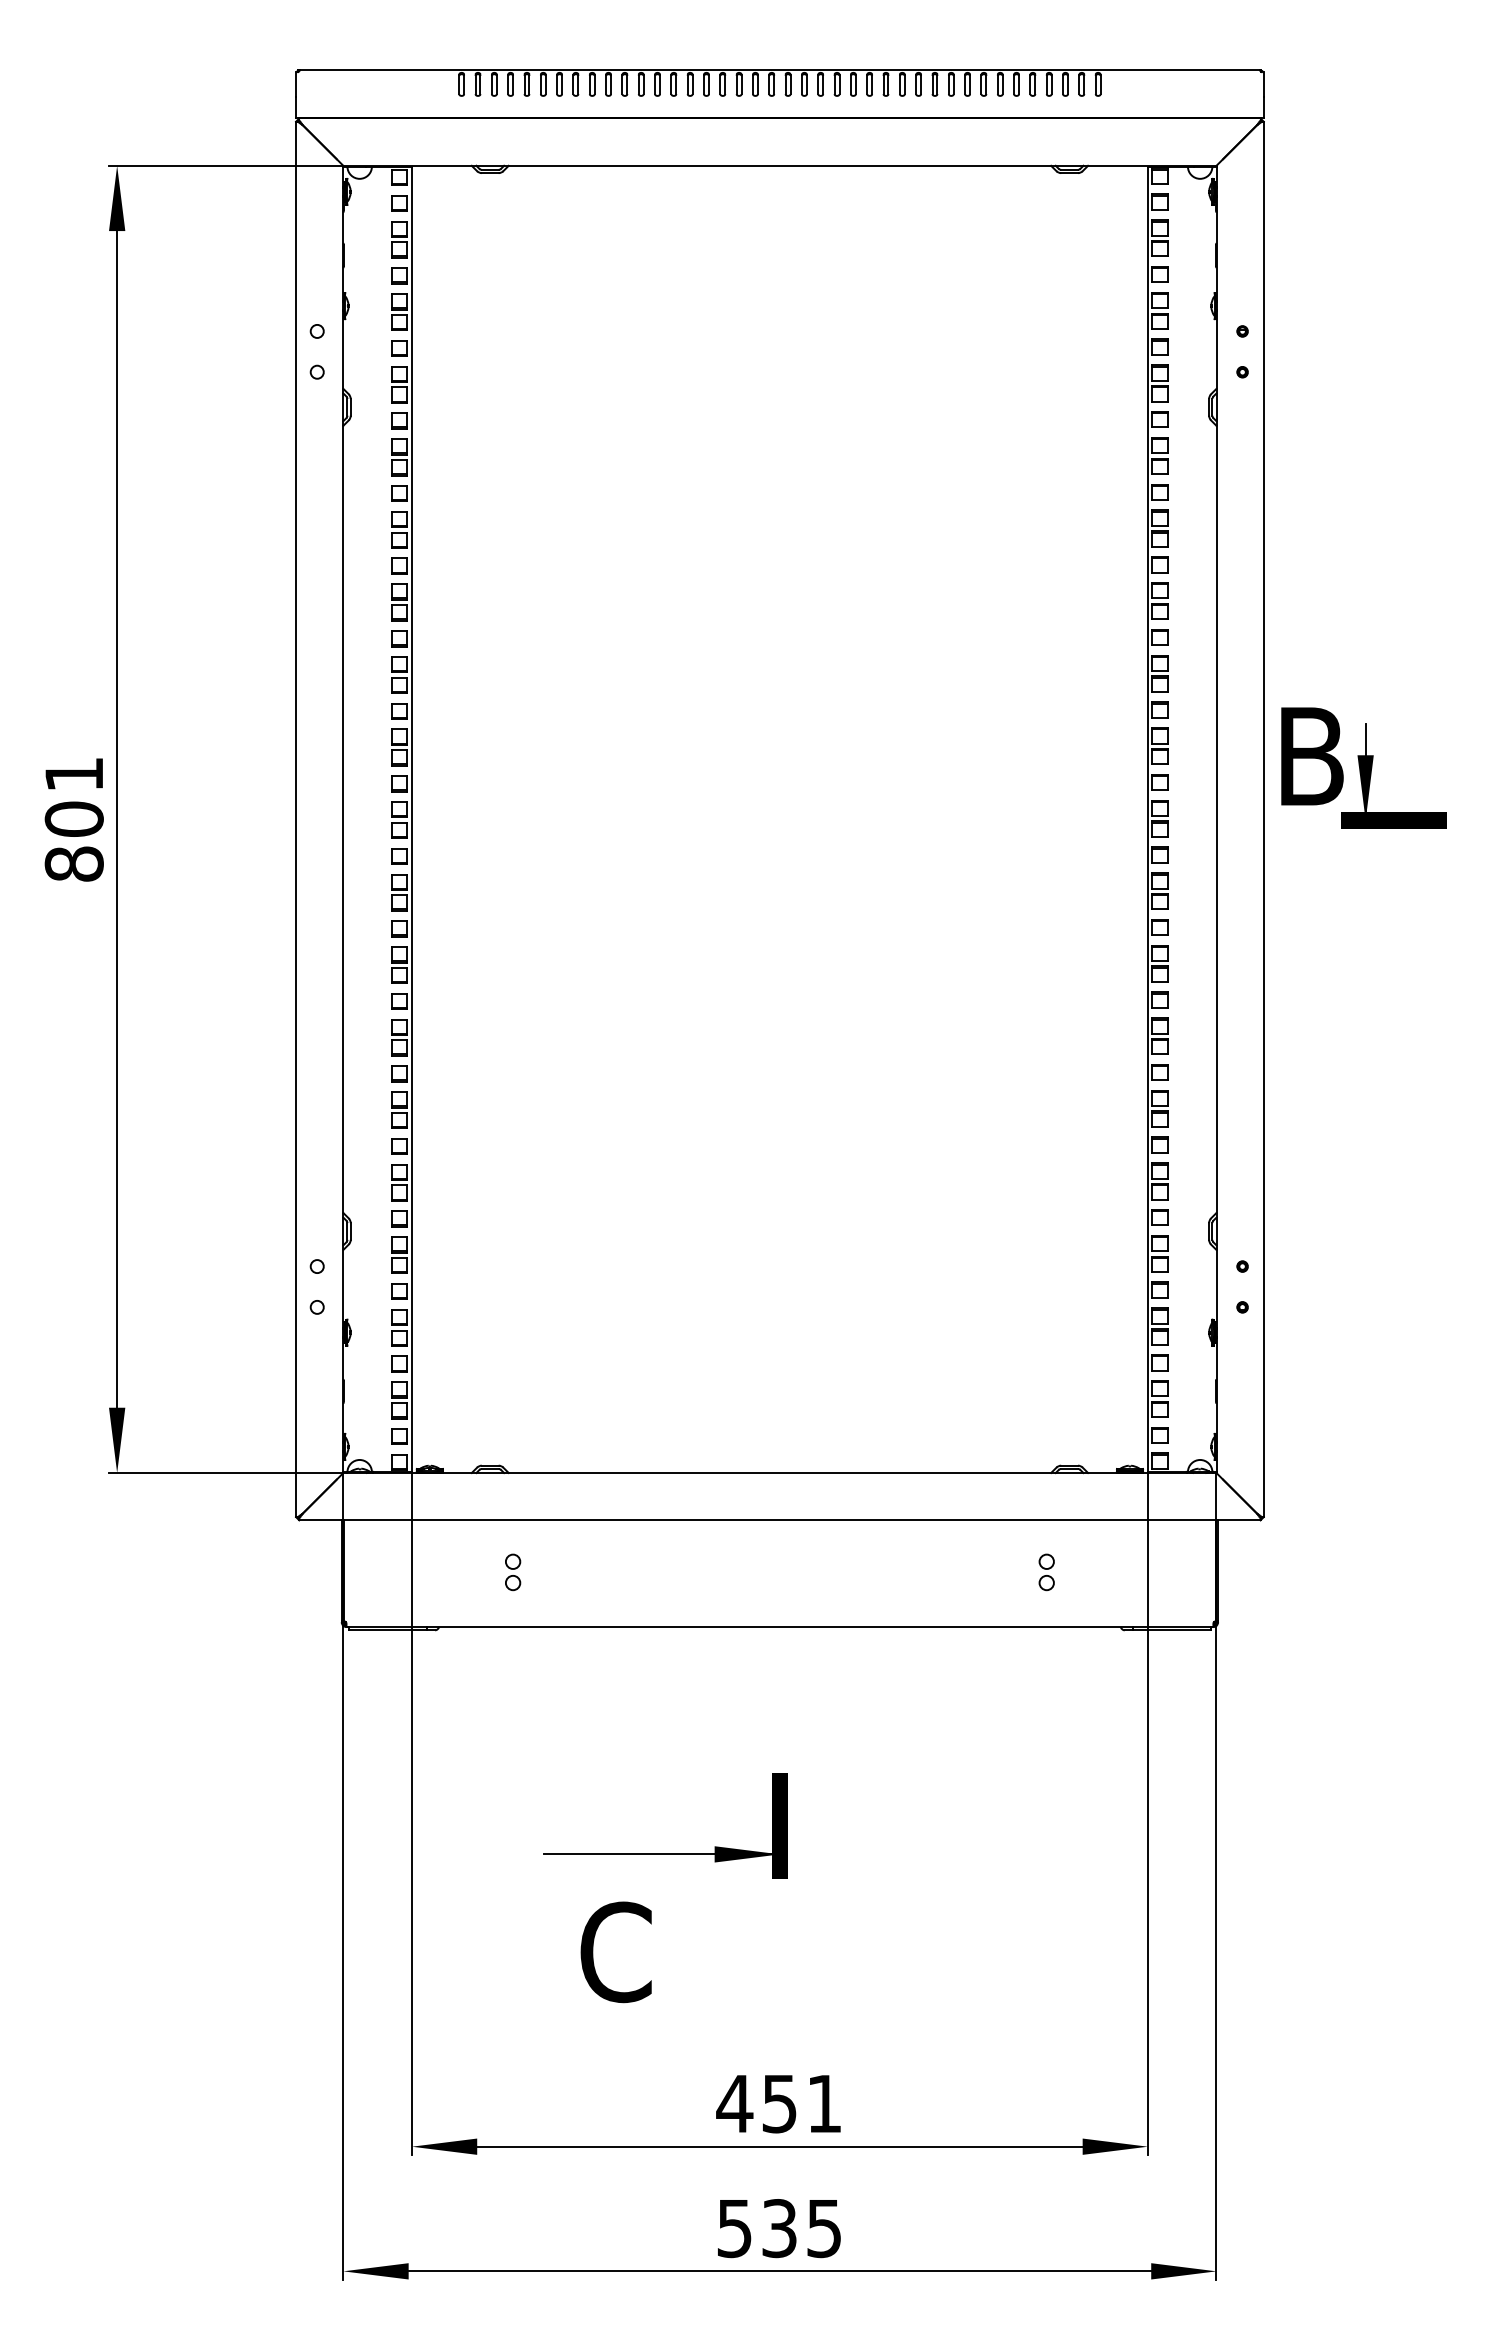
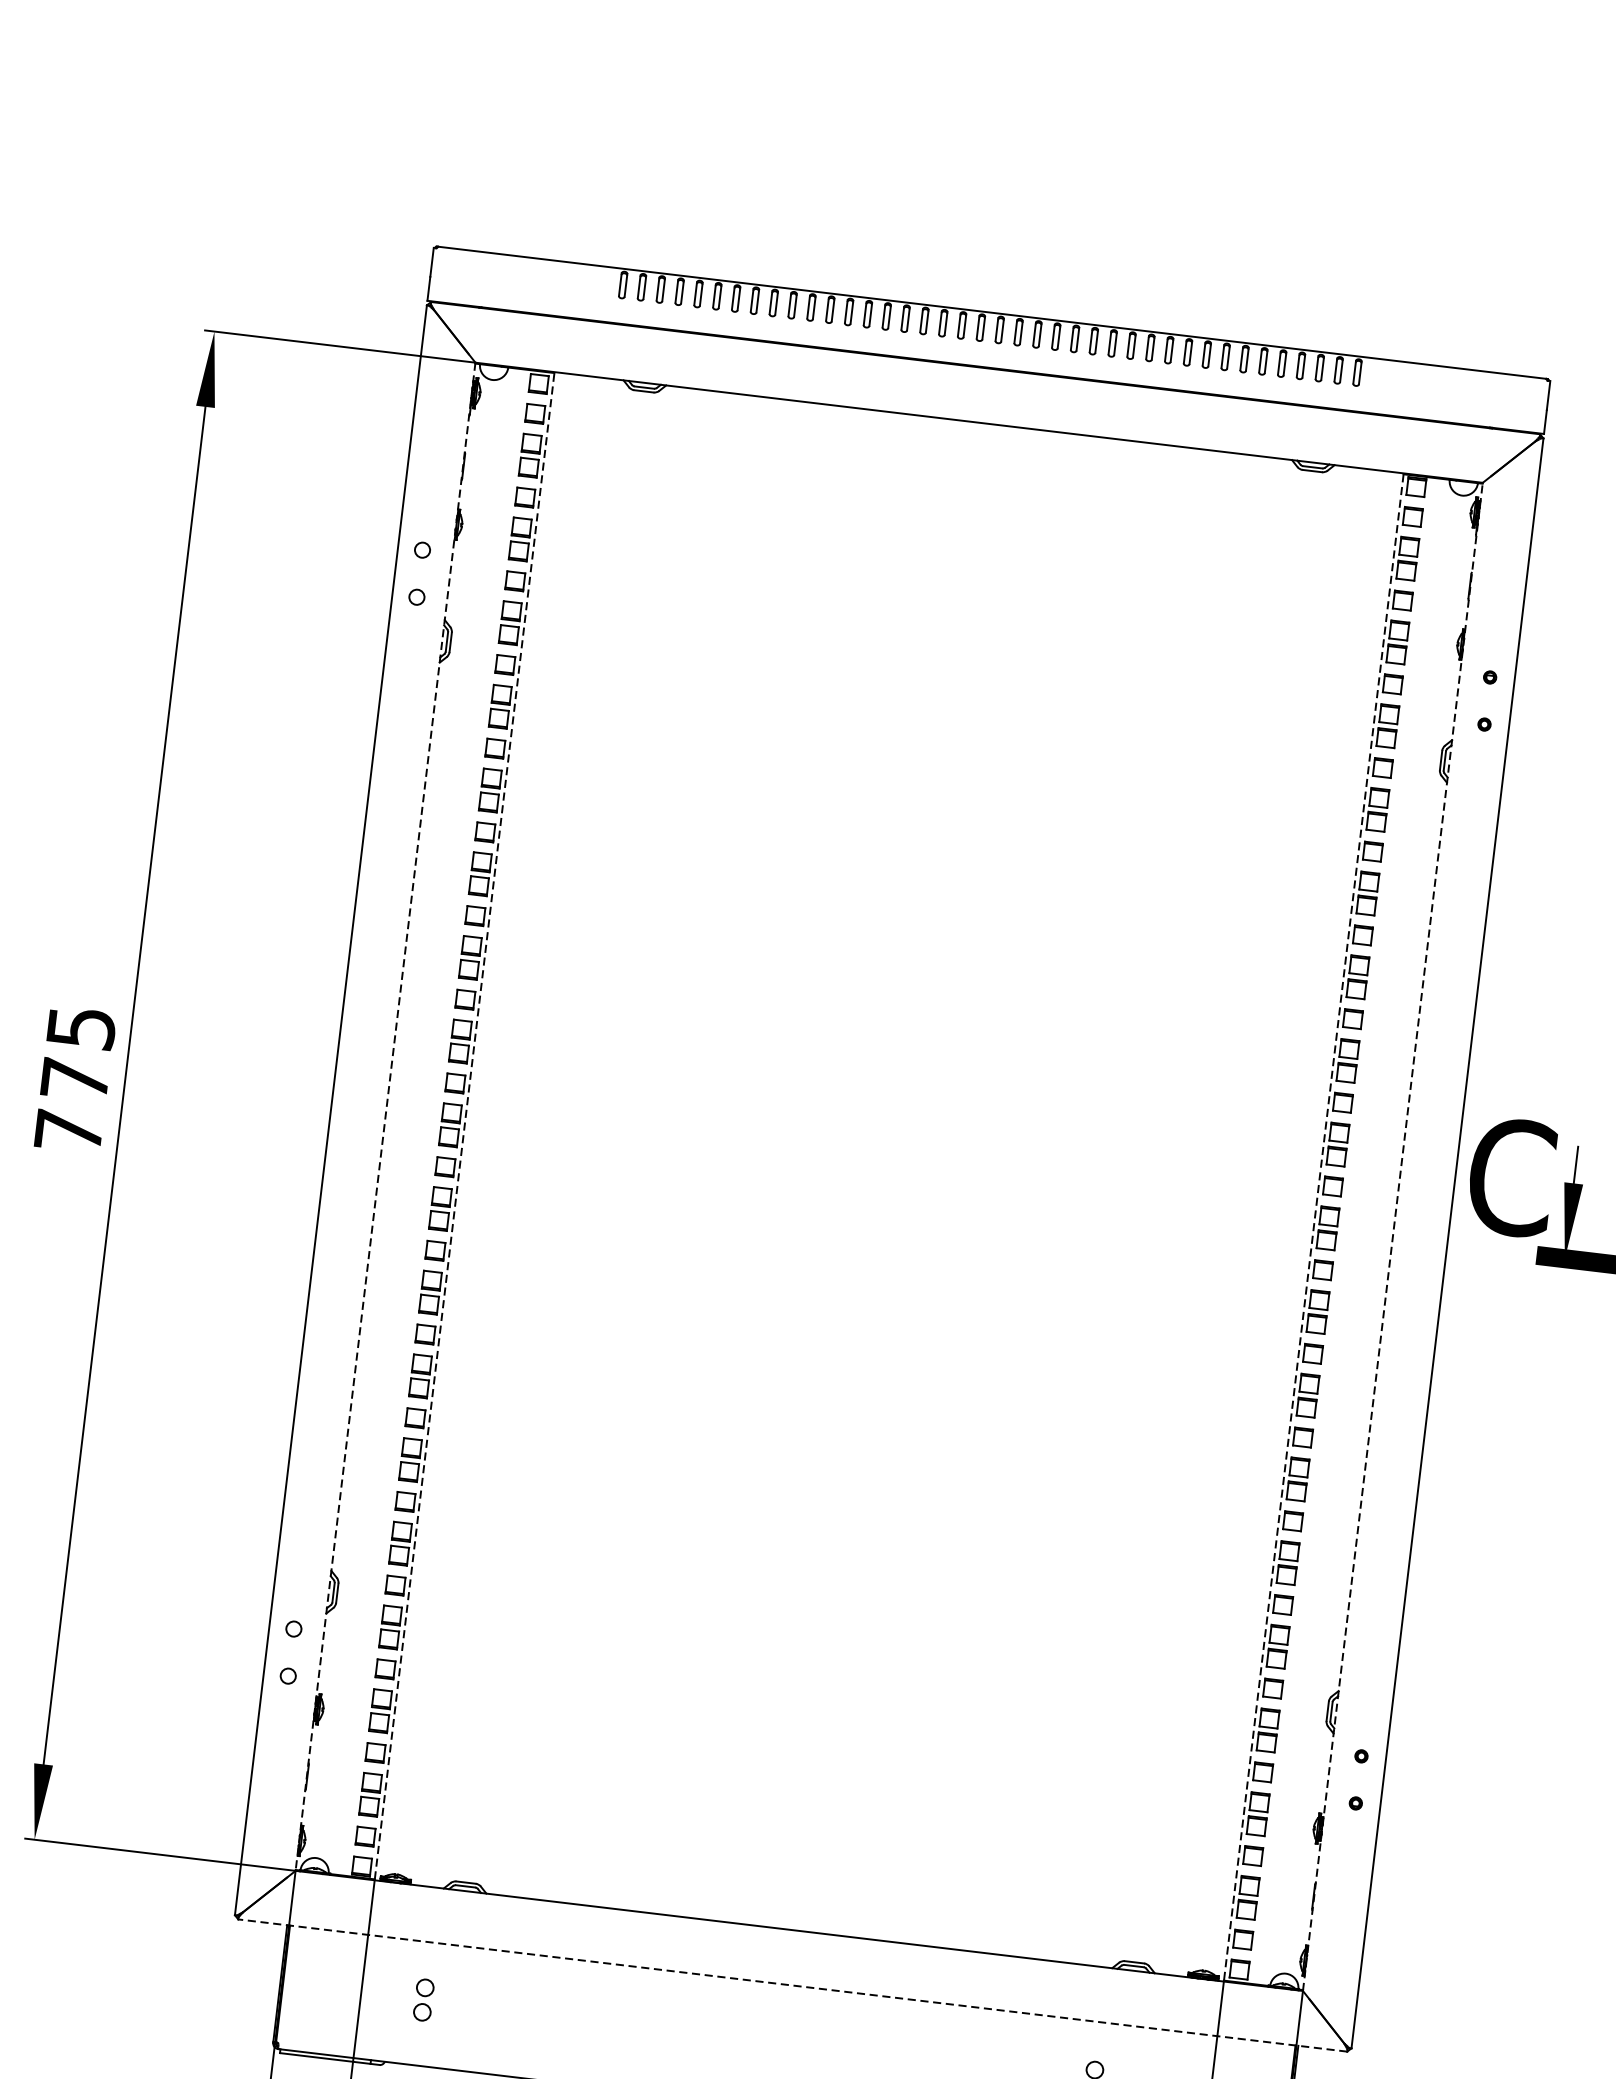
text: (1311, 756) -> (1511, 1177), B -> C
text: (73, 819) -> (74, 1079), 801 -> 775
line: (343, 819) -> (385, 1116), solid -> dashed
line: (411, 819) -> (464, 1126), solid -> dashed
line: (1147, 819) -> (1313, 1227), solid -> dashed
line: (1216, 819) -> (1392, 1236), solid -> dashed
line: (779, 1520) -> (792, 1985), solid -> dashed
part: (513, 1572) -> (424, 2000), moved

